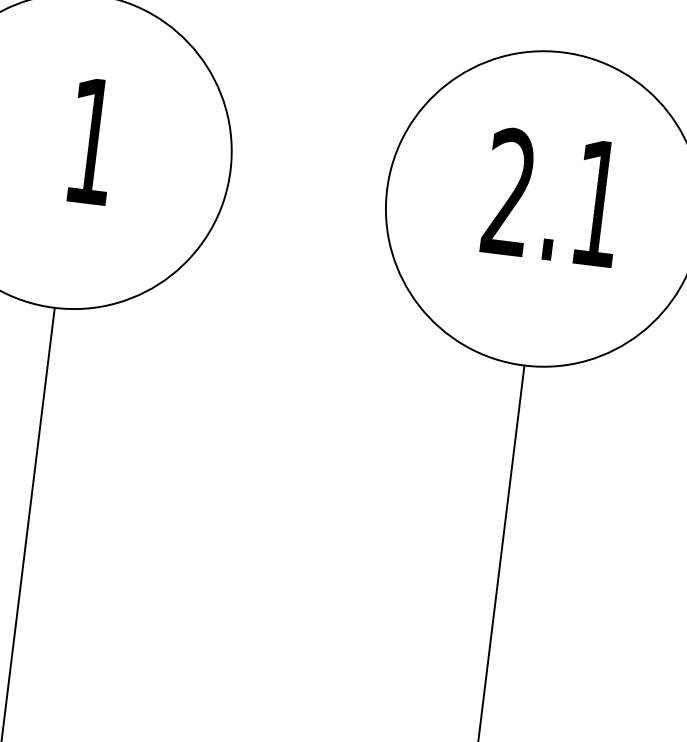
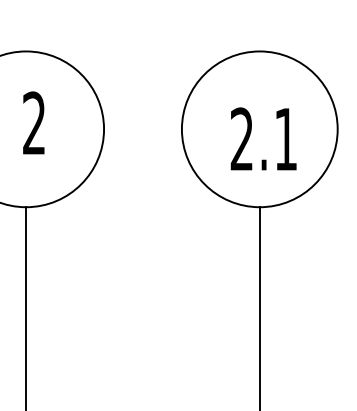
text: (90, 139) -> (33, 122), 1 -> 2
text: (552, 196) -> (263, 138), moved

